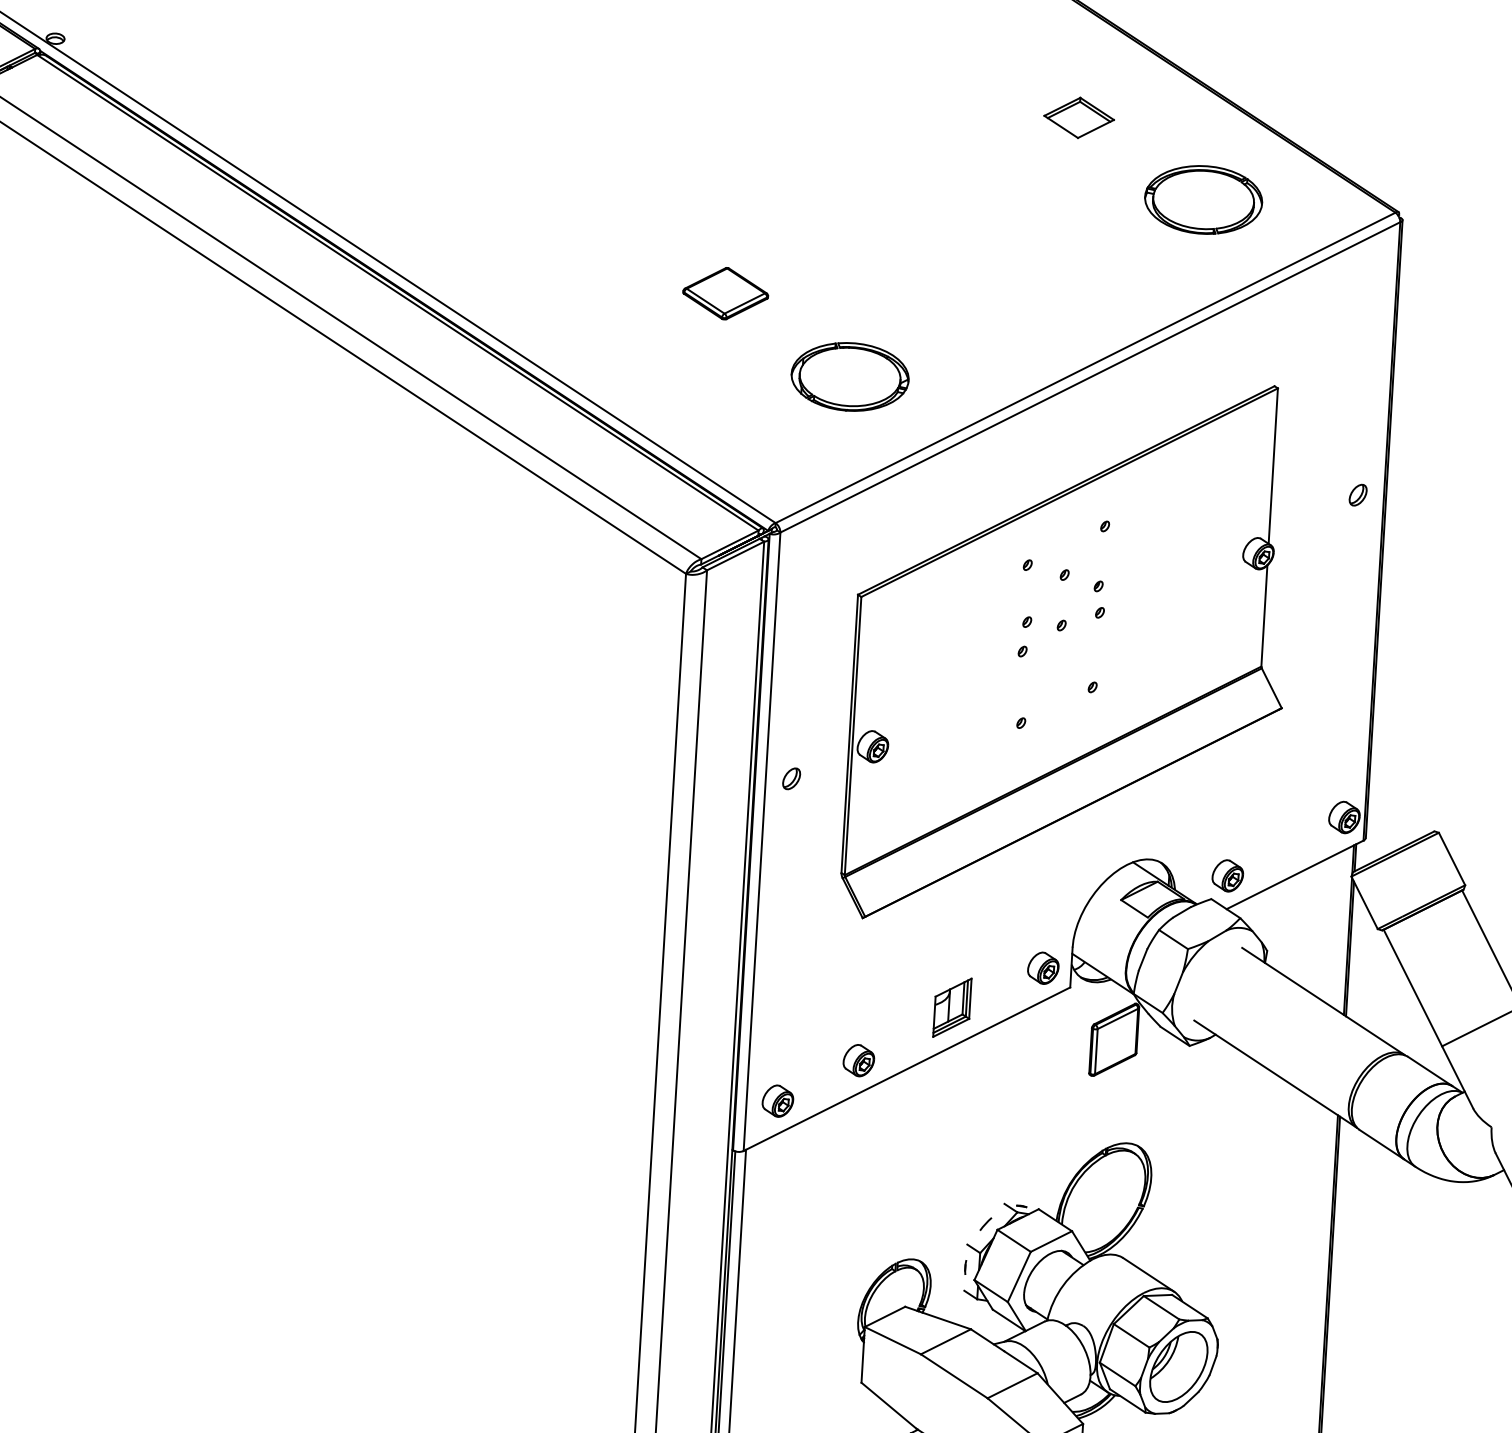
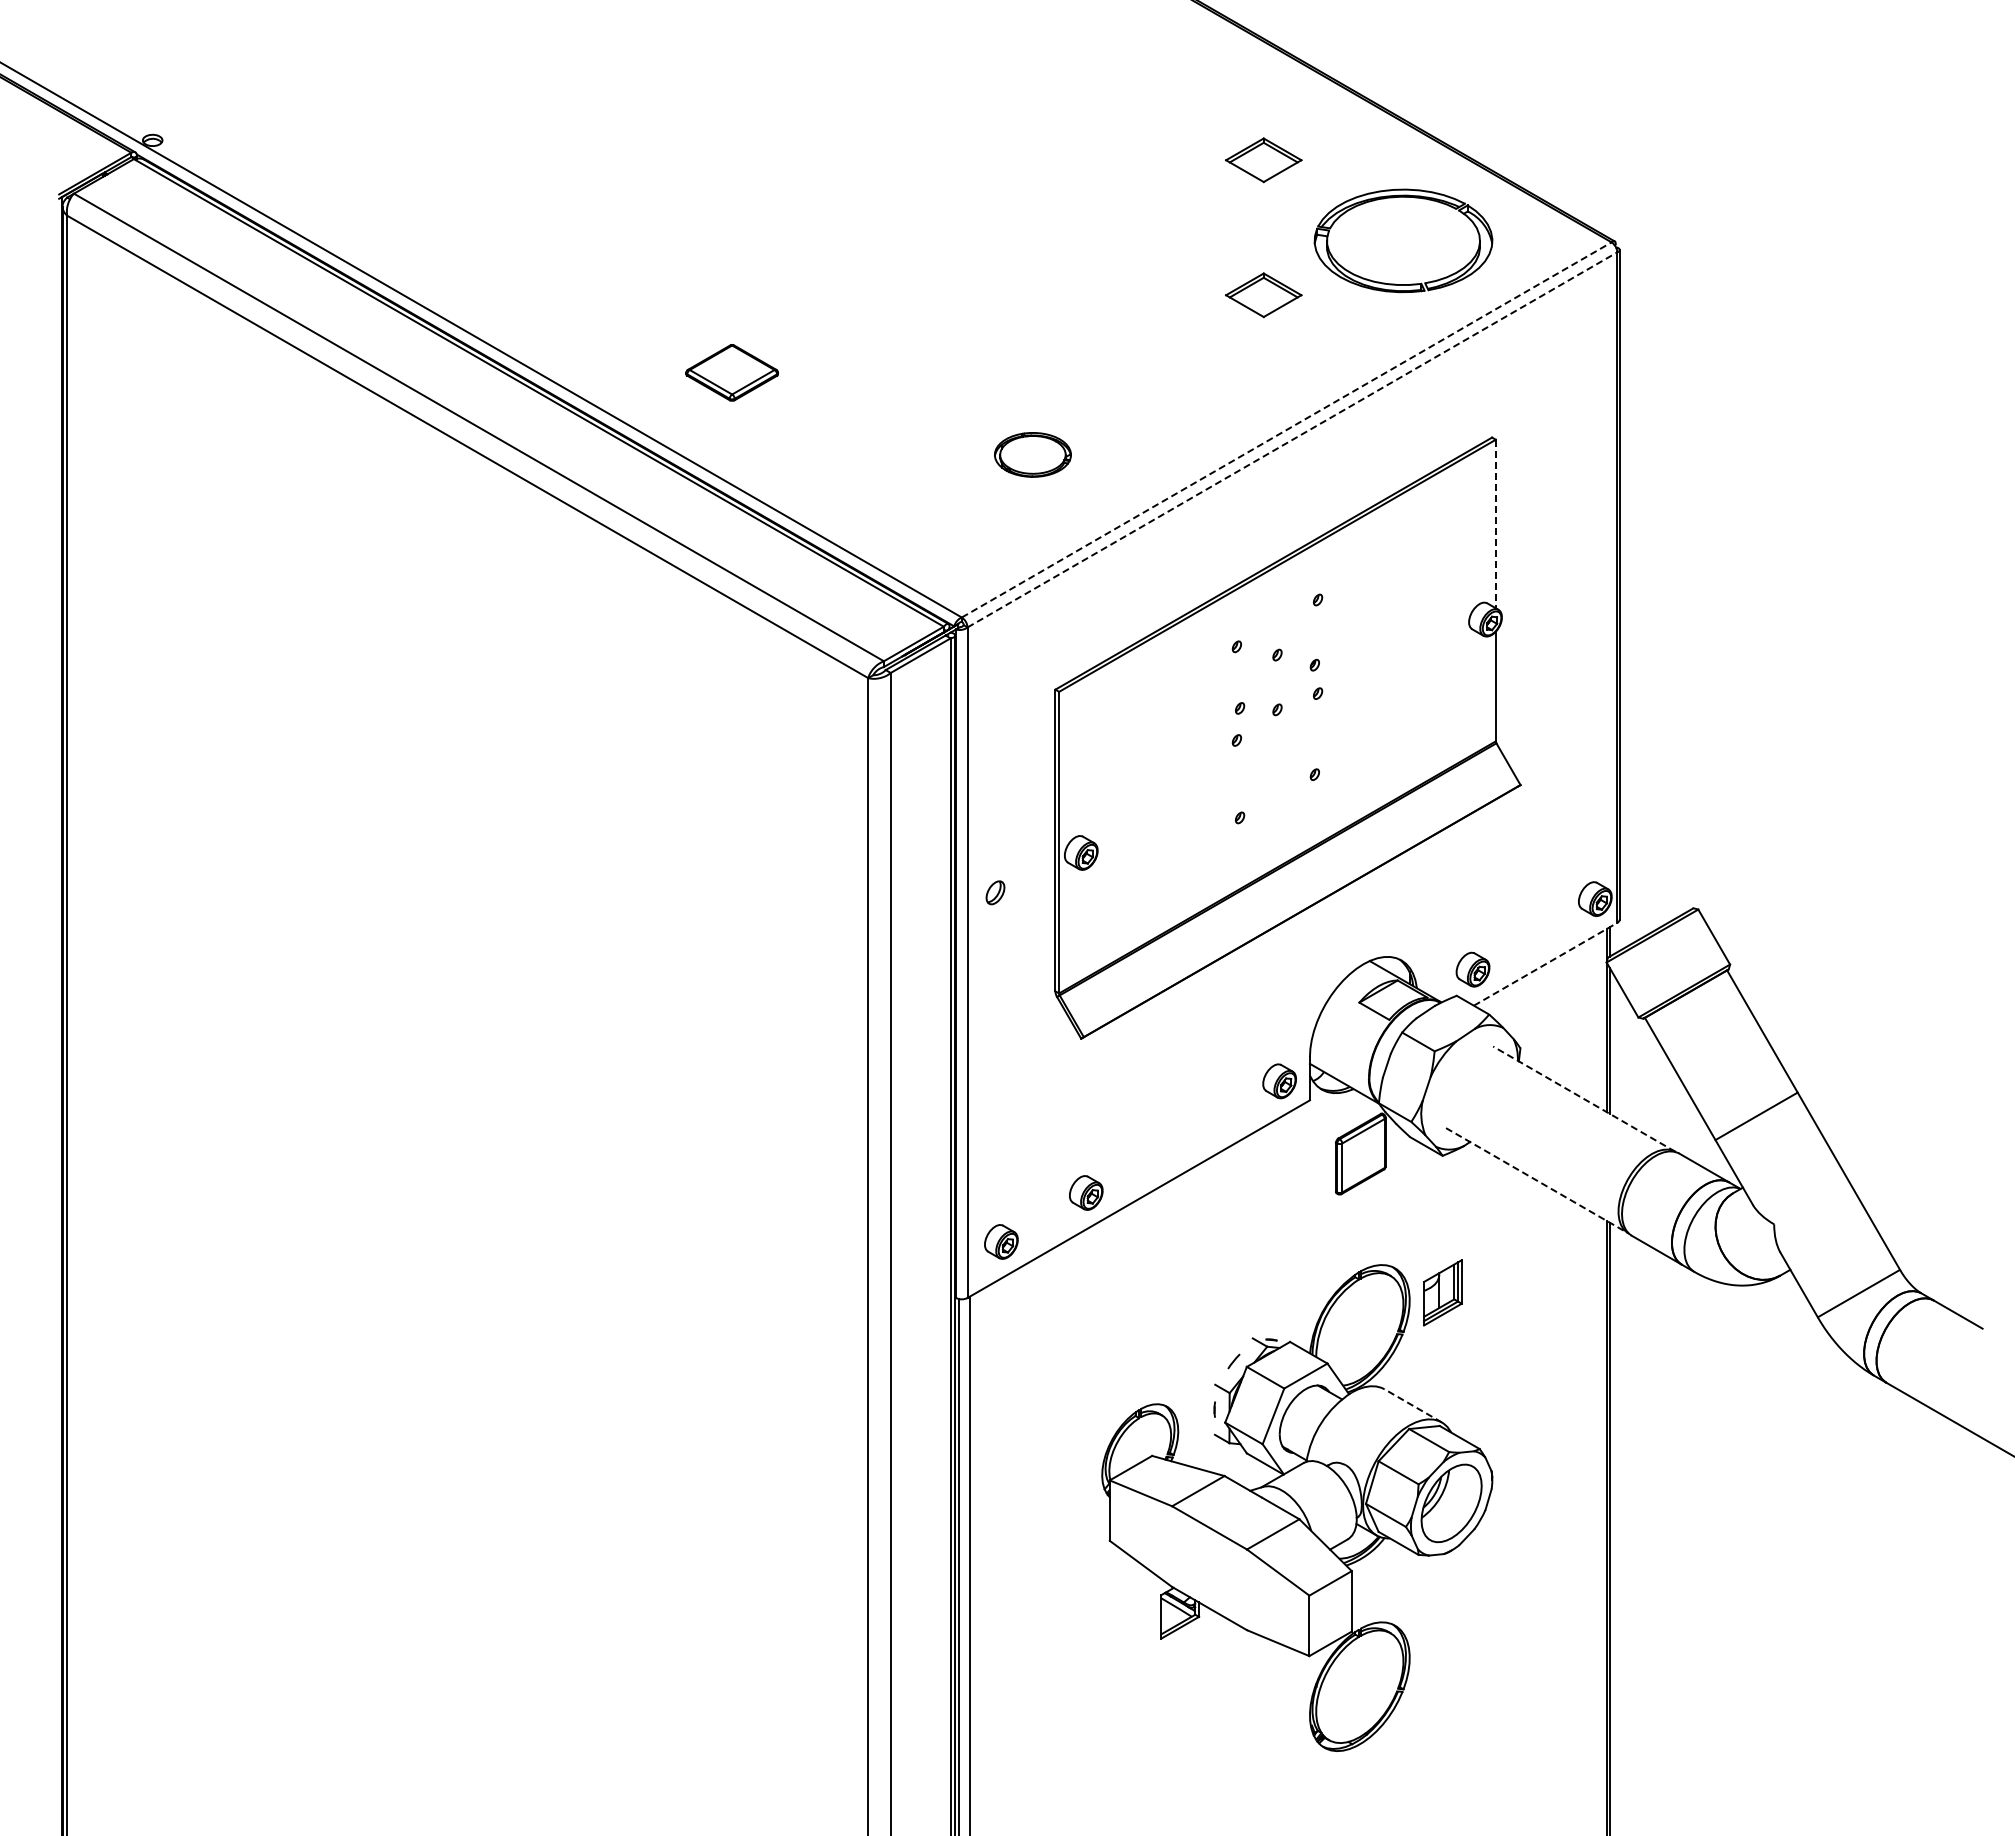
part: (1203, 199) -> (1403, 240), size x1.4
part: (1071, 242) -> (1263, 295), added
part: (725, 293) -> (731, 372), moved
line: (1086, 367) -> (1287, 429), solid -> dashed
part: (849, 376) -> (1032, 454), size x0.6
line: (1090, 377) -> (1292, 439), solid -> dashed
line: (1272, 466) -> (1495, 524), solid -> dashed
part: (1358, 494) -> (1589, 549), removed
line: (1294, 875) -> (1545, 964), solid -> dashed
line: (1322, 1000) -> (1583, 1098), solid -> dashed
part: (952, 1007) -> (1442, 1292), moved
line: (1275, 1073) -> (1537, 1180), solid -> dashed
line: (1148, 1274) -> (1412, 1405), solid -> dashed

